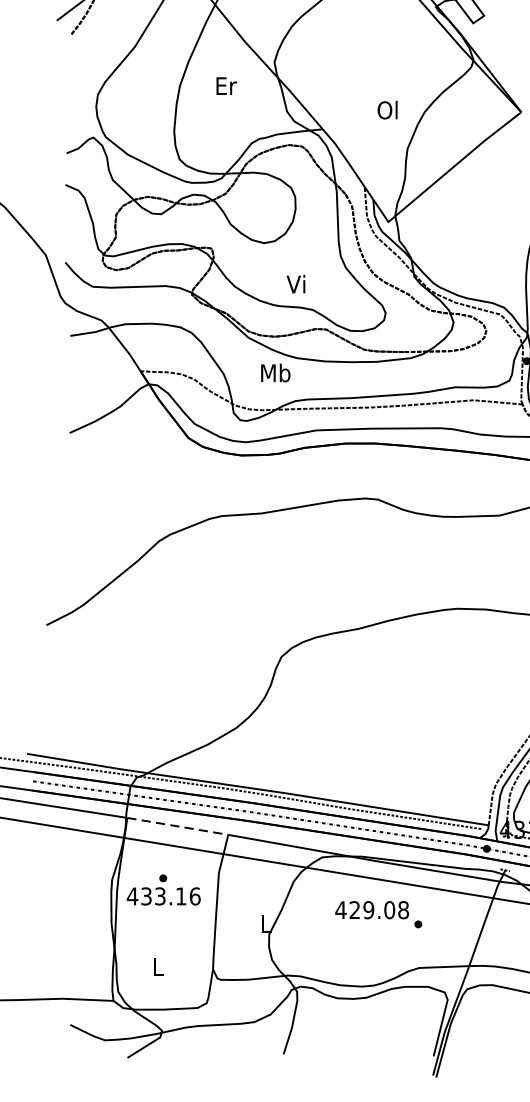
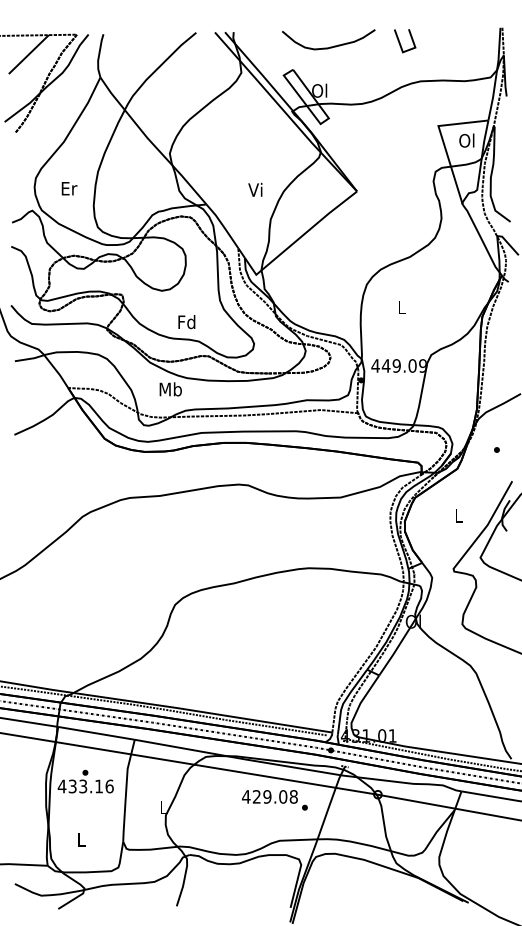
text: (226, 85) -> (69, 188), moved
text: (387, 109) -> (255, 189), Ol -> Vi
text: (296, 284) -> (186, 322), Vi -> Fd
line: (177, 826) -> (96, 733), dashed -> solid
text: (378, 914) -> (274, 800), moved

